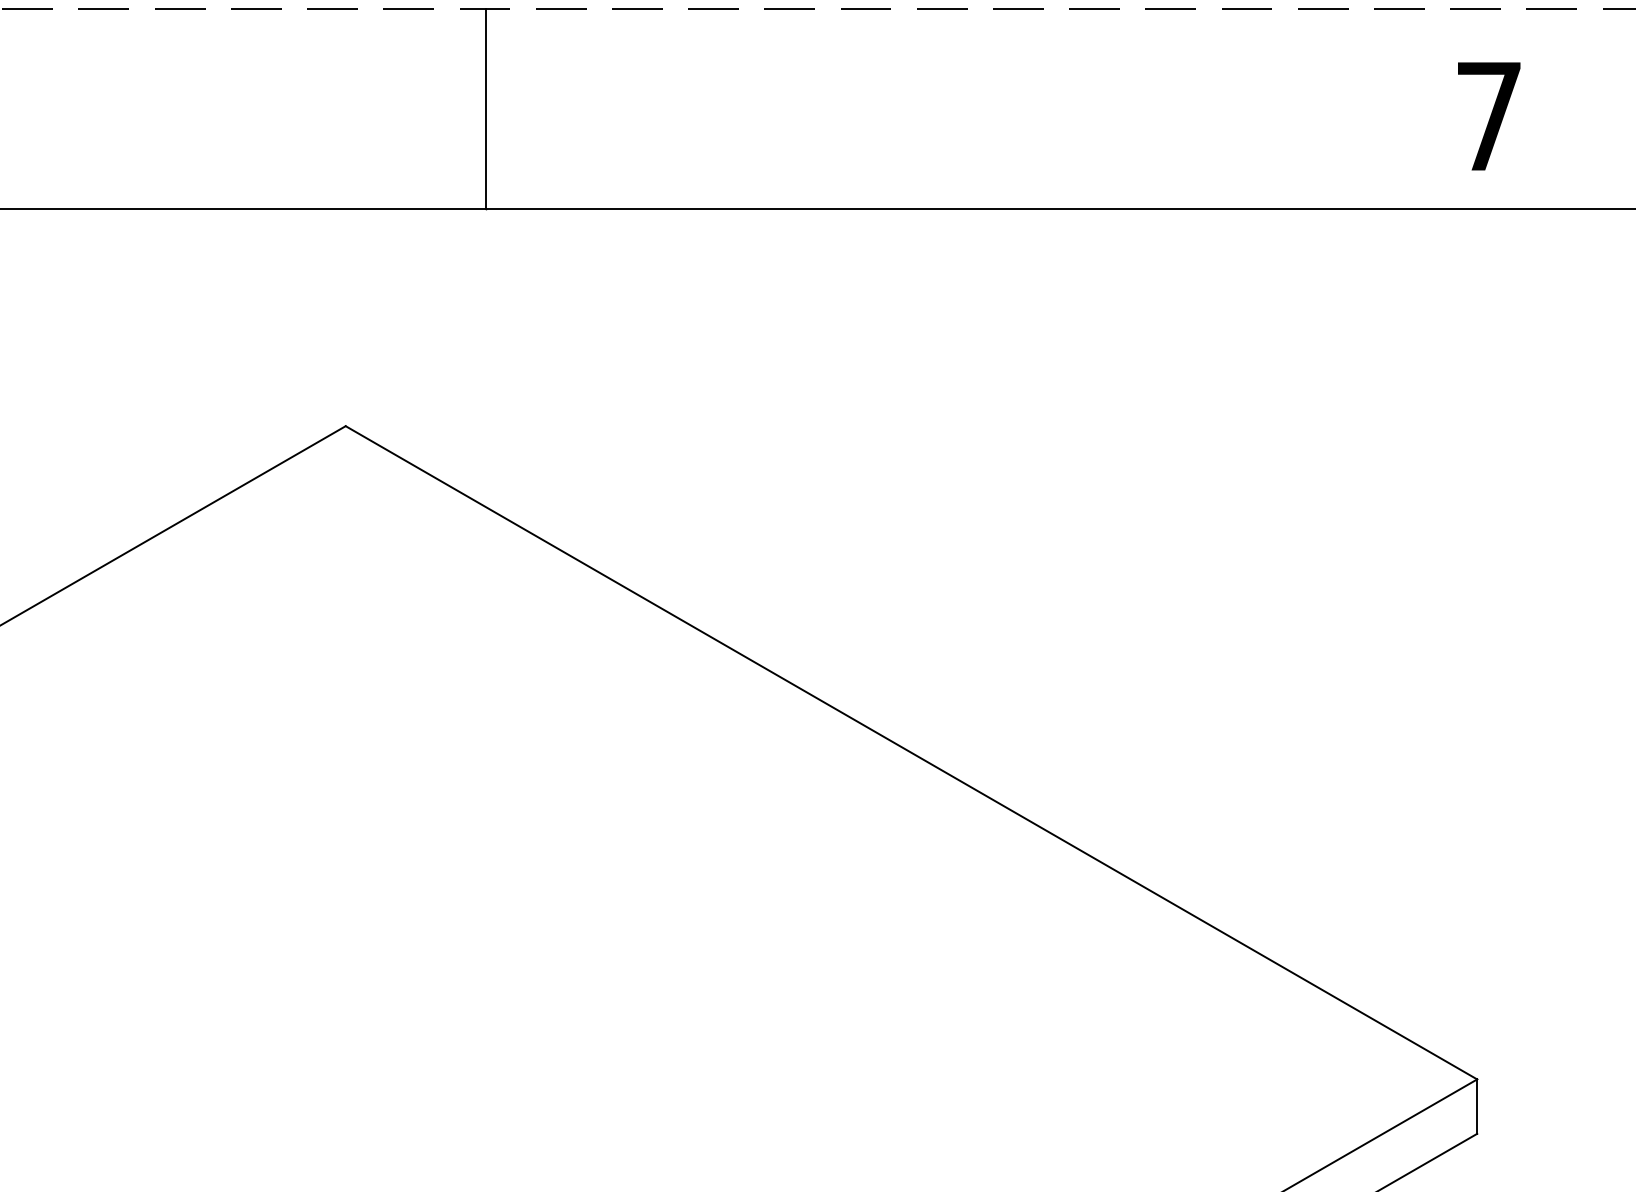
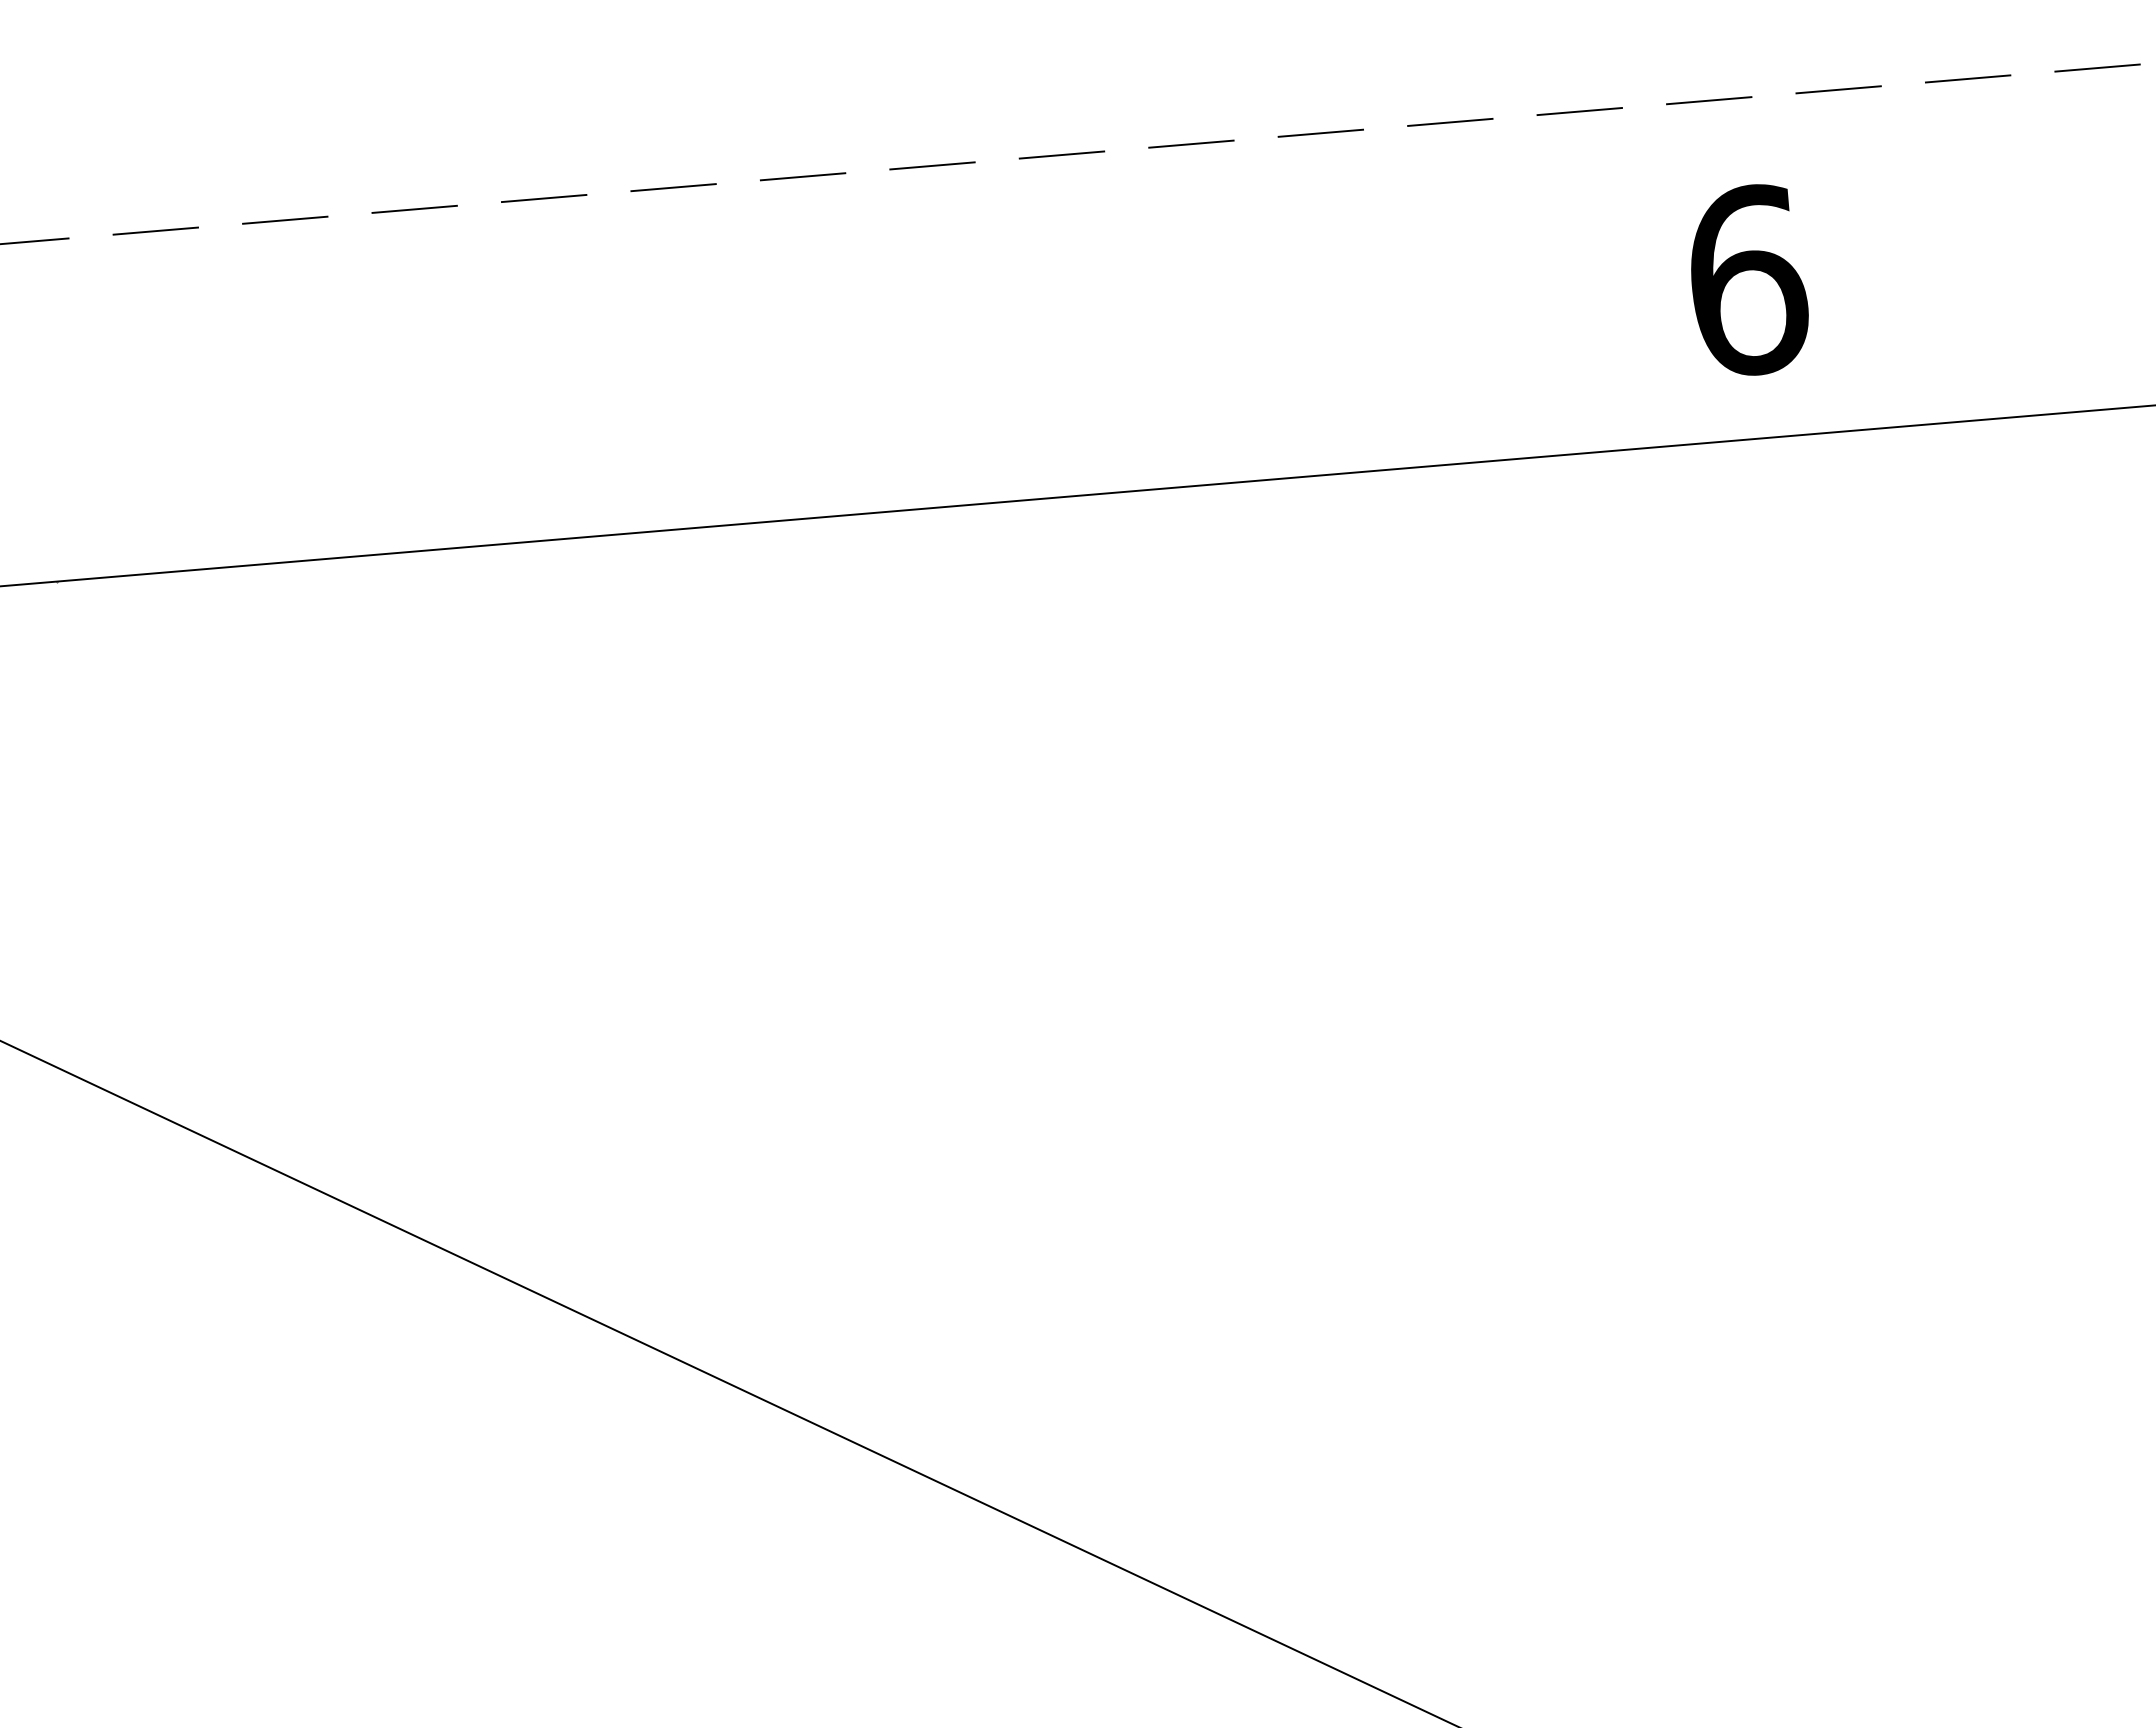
line: (486, 109) -> (43, 411), removed
text: (1489, 116) -> (1748, 280), 7 -> 6

